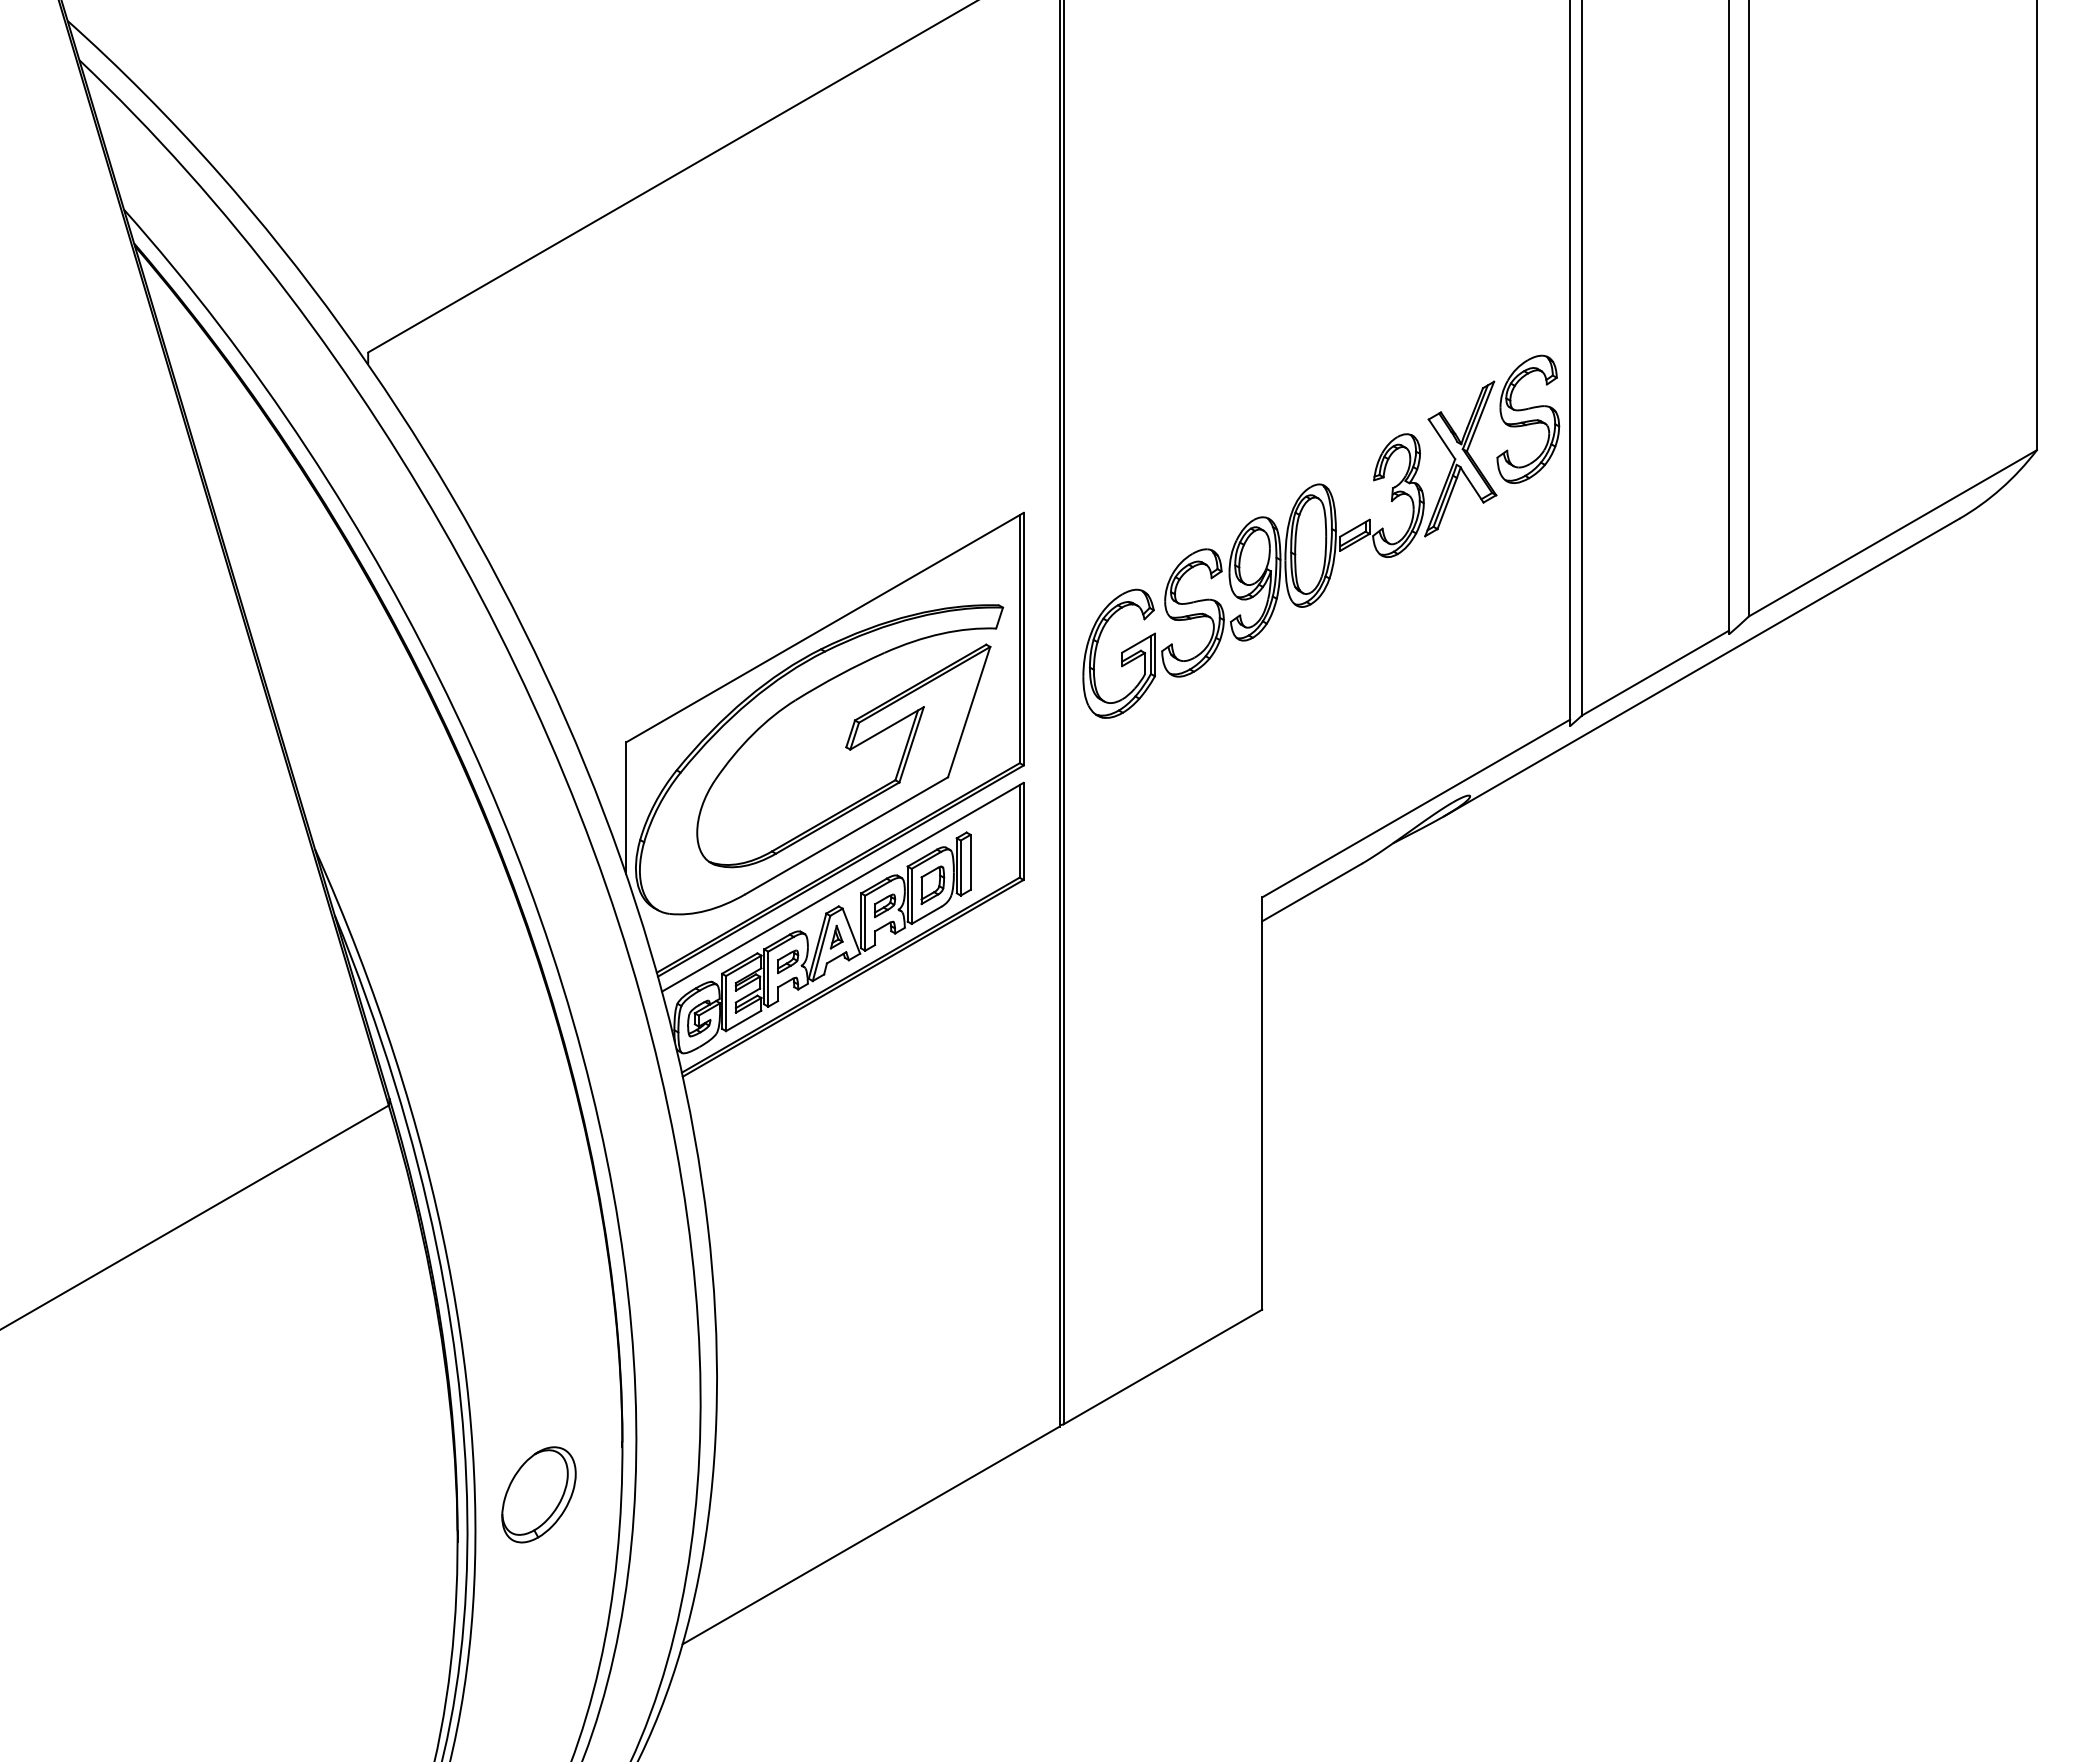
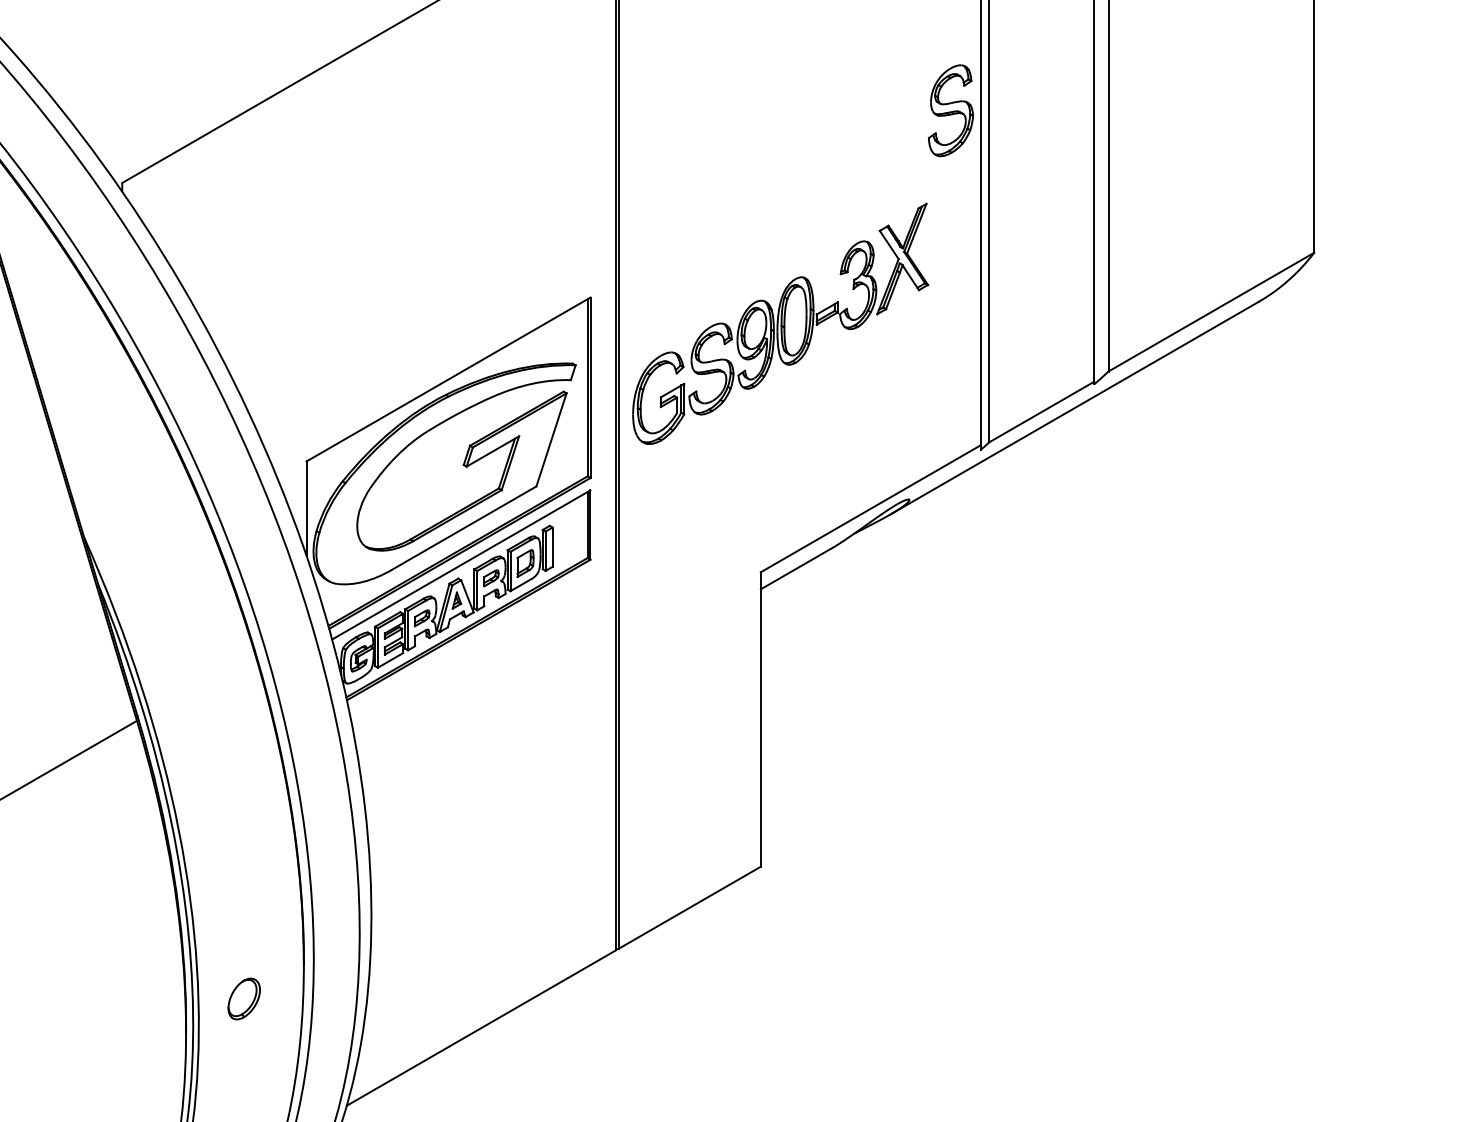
part: (1528, 418) -> (951, 110), moved
part: (538, 1494) -> (243, 998), size x0.6

